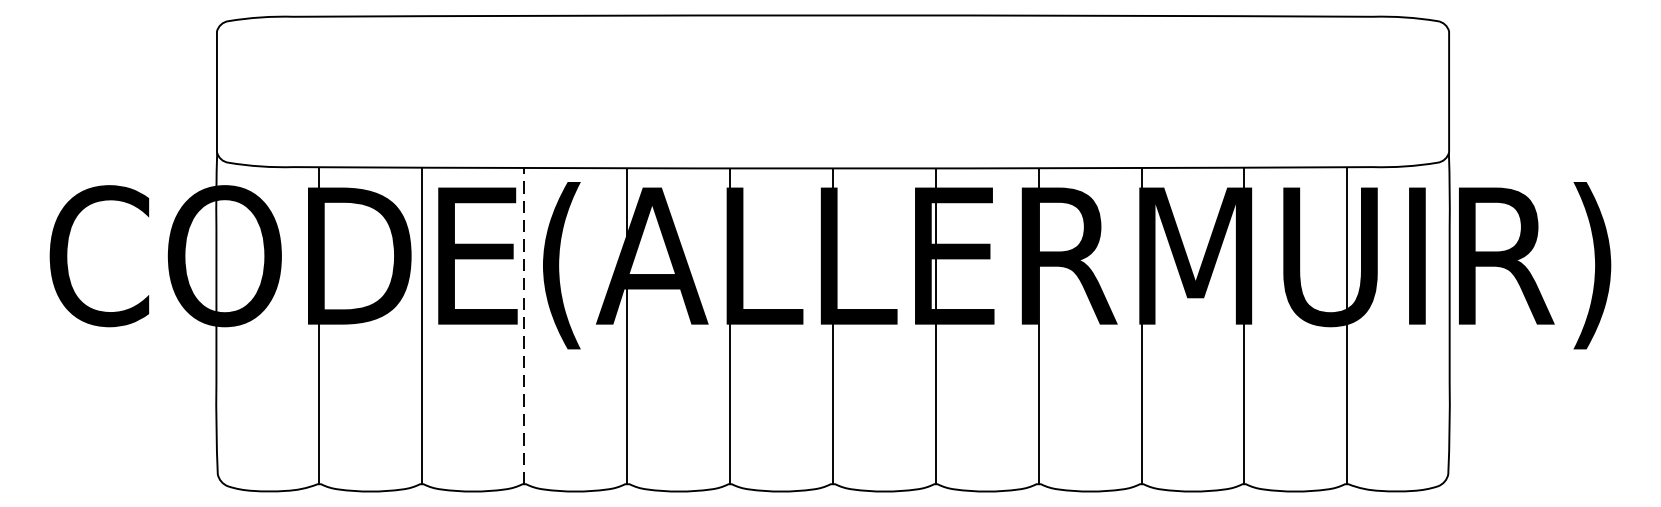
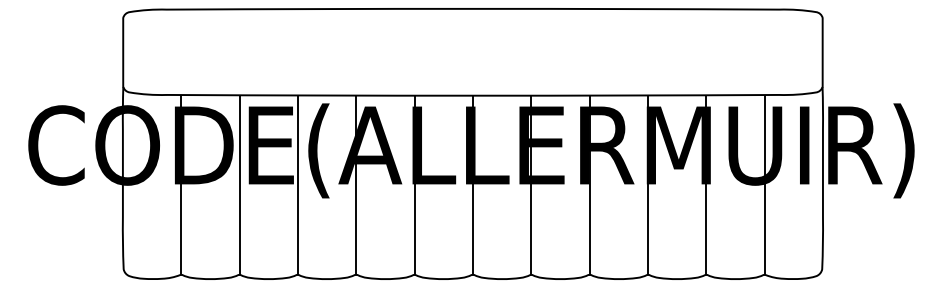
line: (523, 324) -> (297, 184), dashed -> solid

